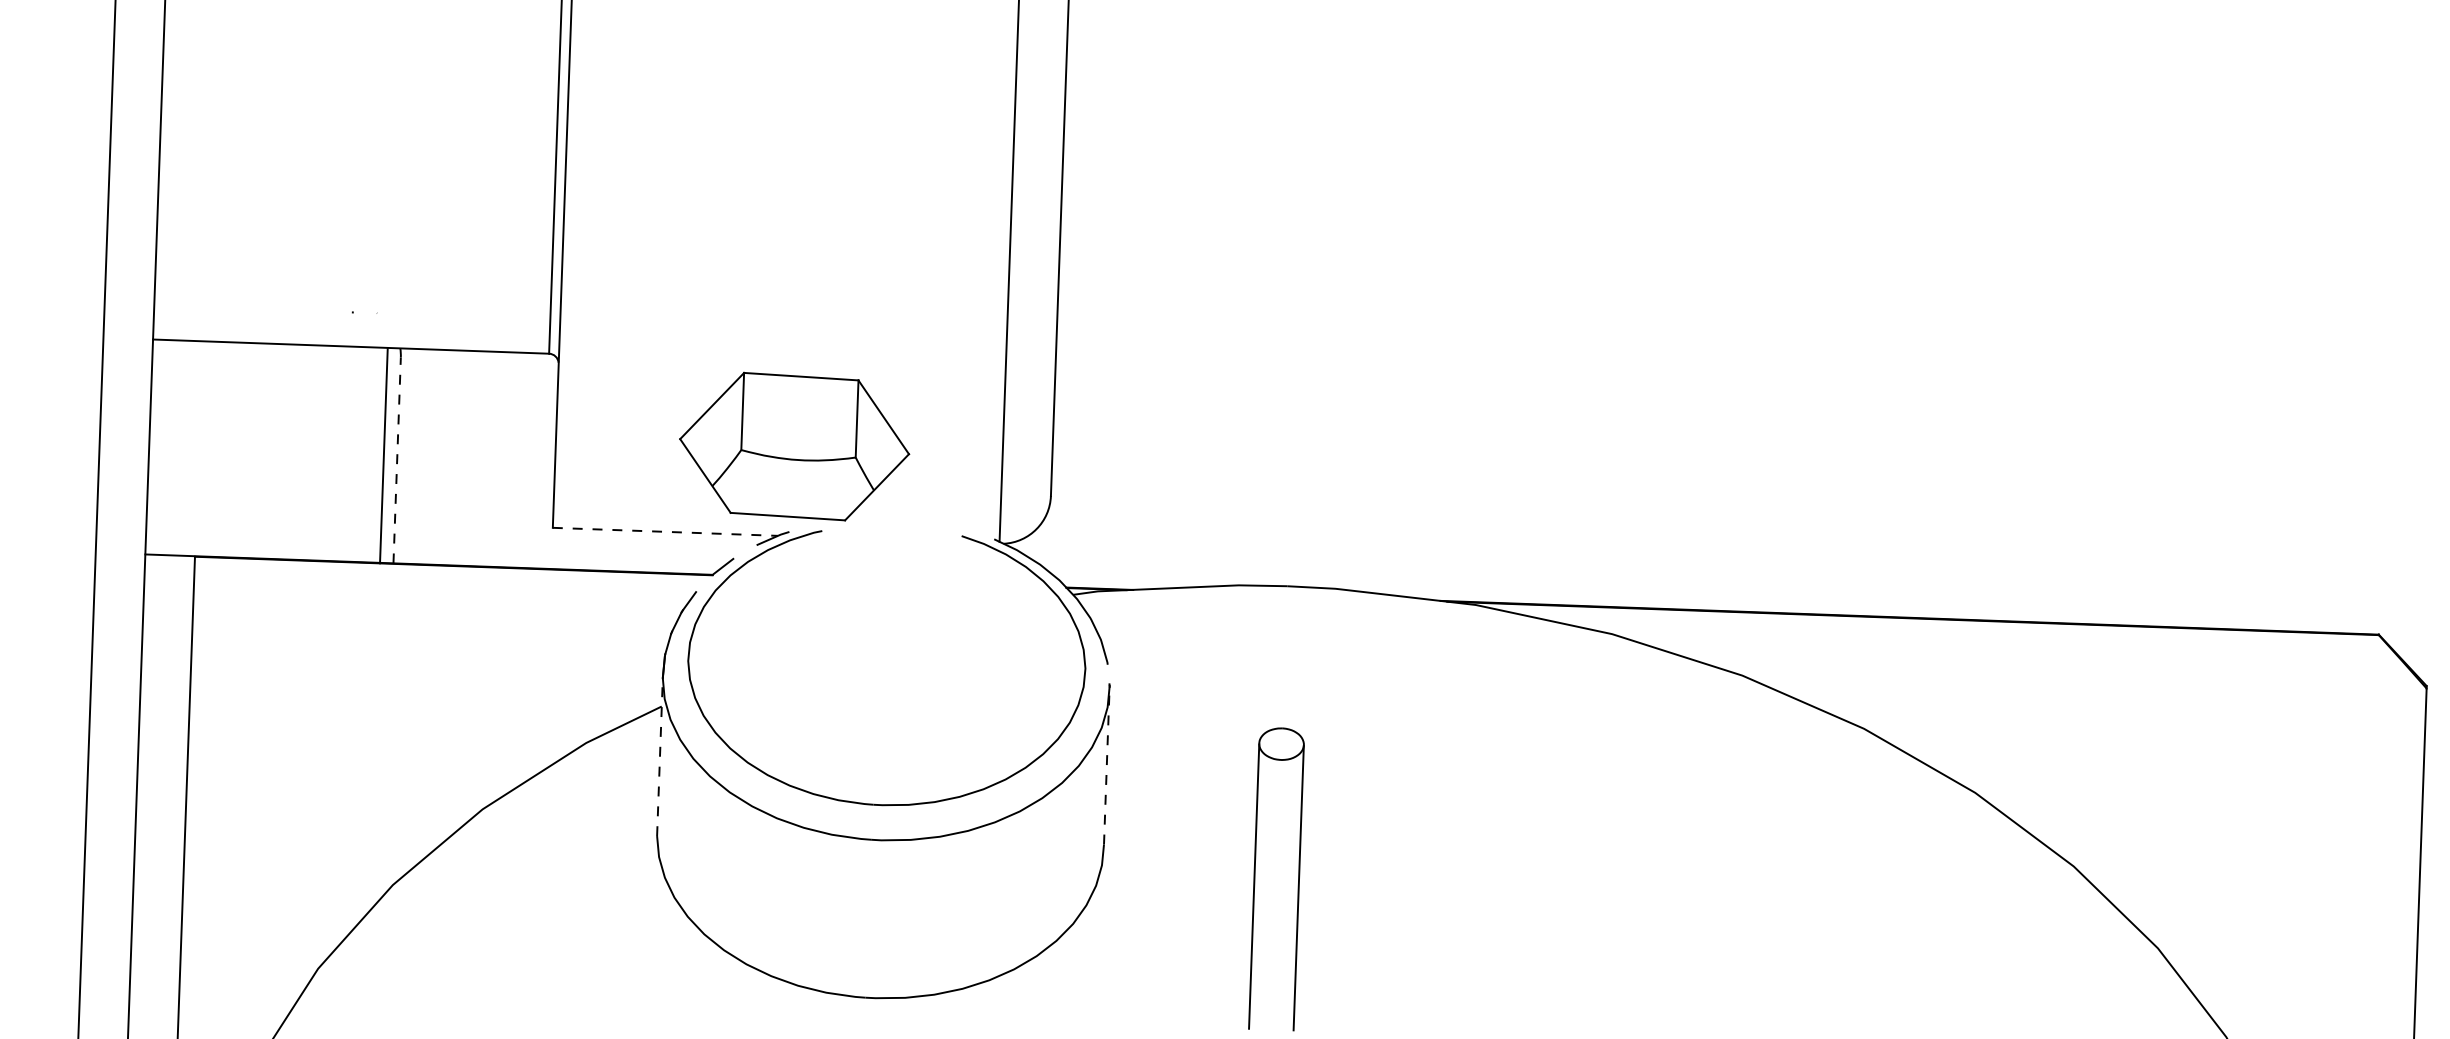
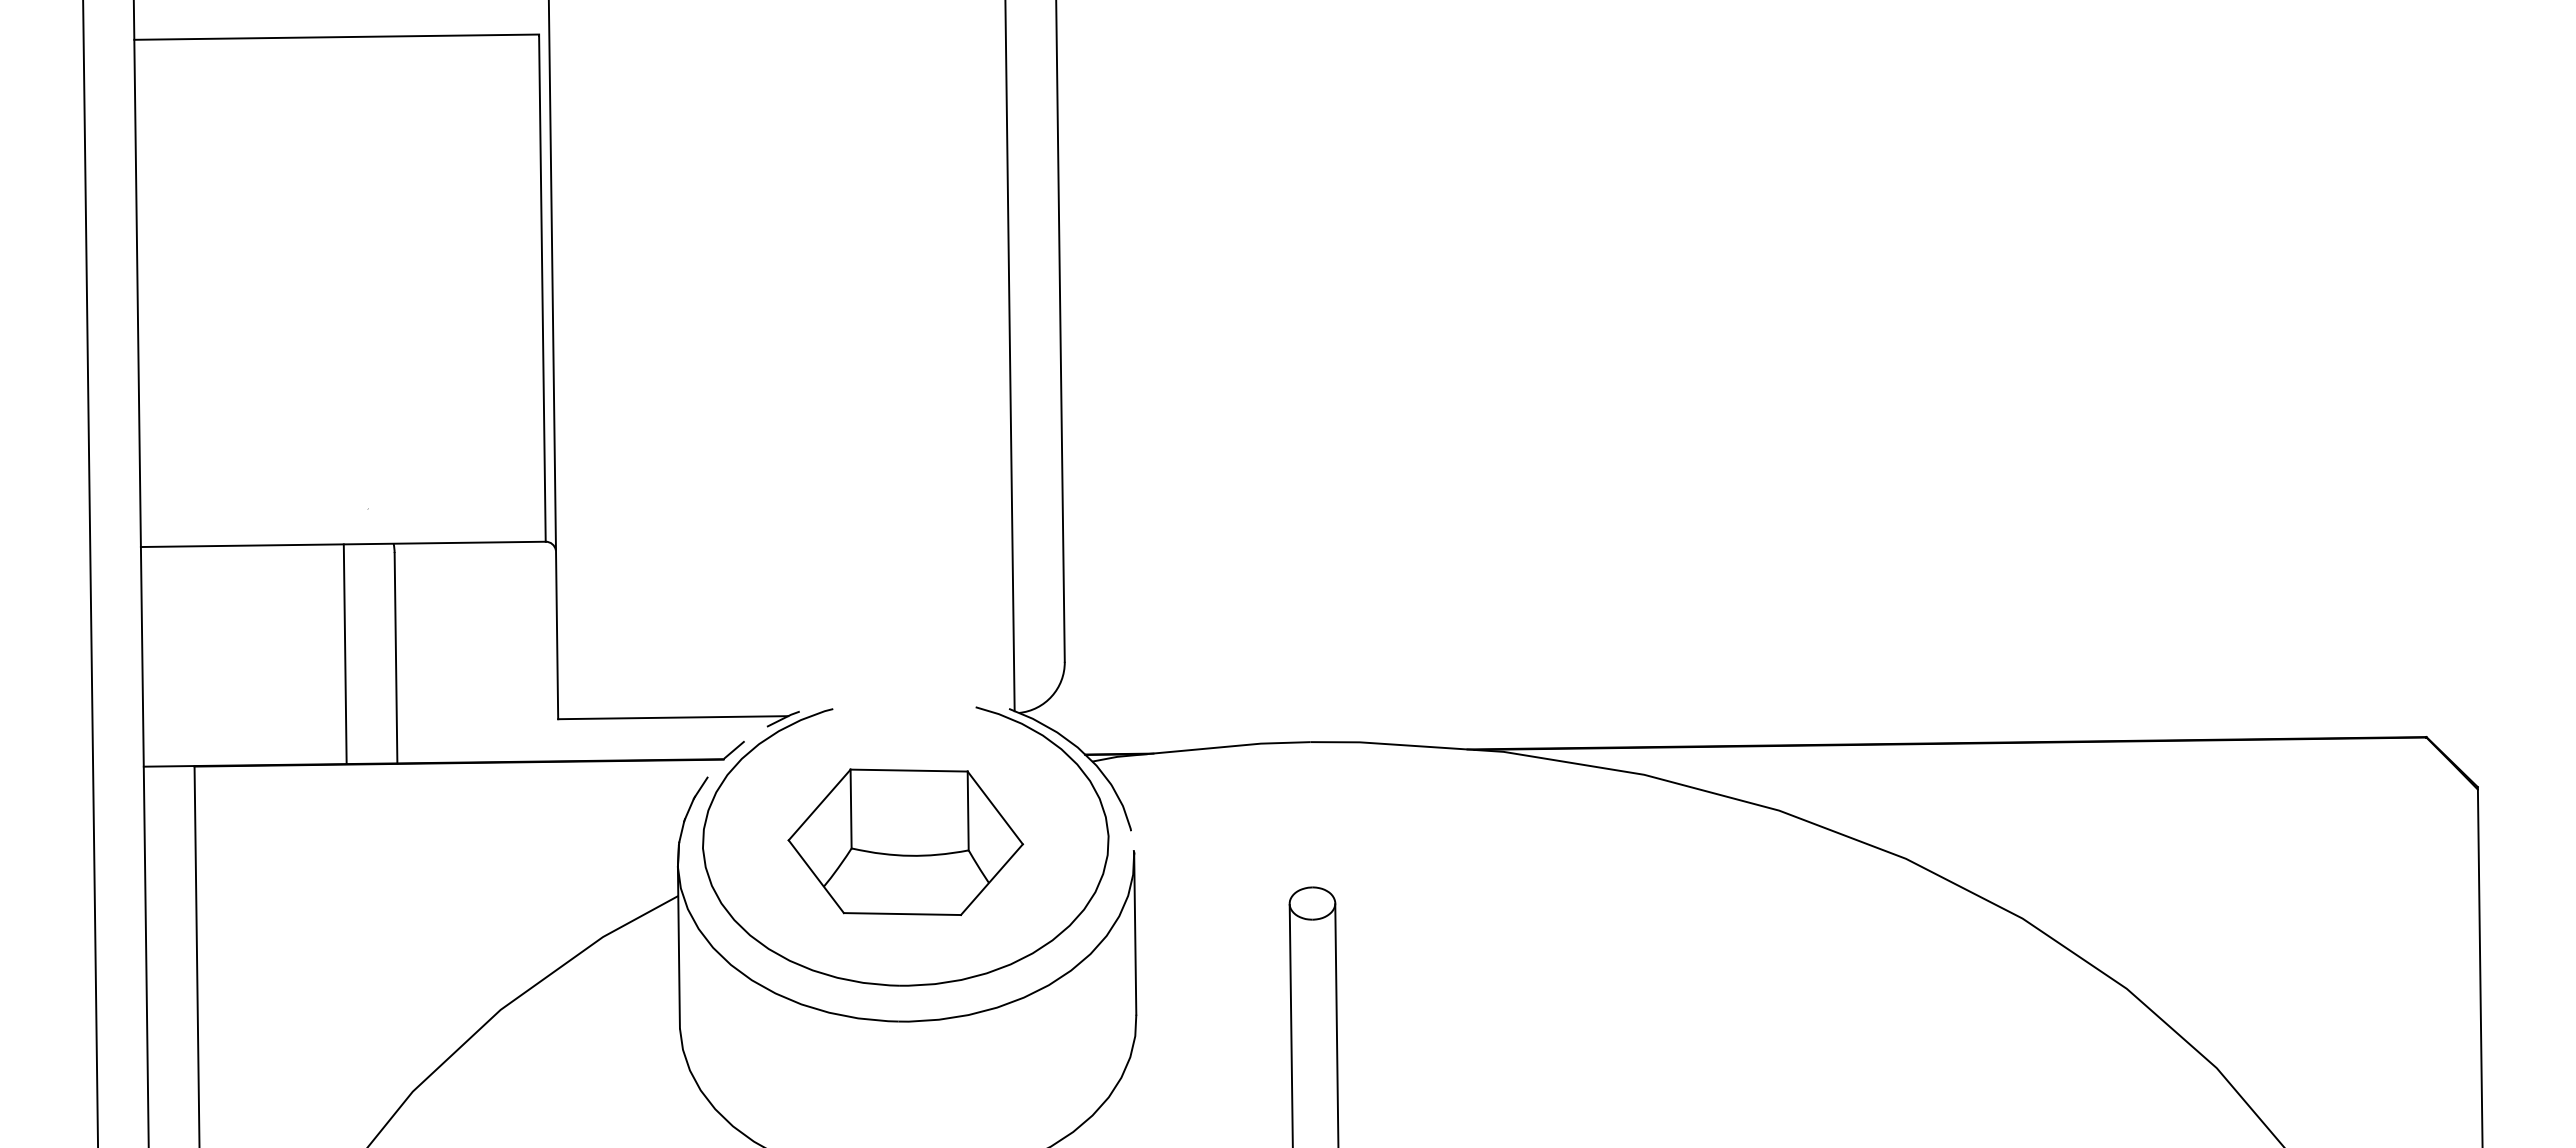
part: (794, 445) -> (905, 841), moved
line: (383, 456) -> (344, 654), moved
line: (397, 459) -> (396, 657), dashed -> solid
line: (665, 531) -> (673, 717), dashed -> solid
line: (659, 756) -> (678, 947), dashed -> solid
line: (1107, 765) -> (1135, 934), dashed -> solid

